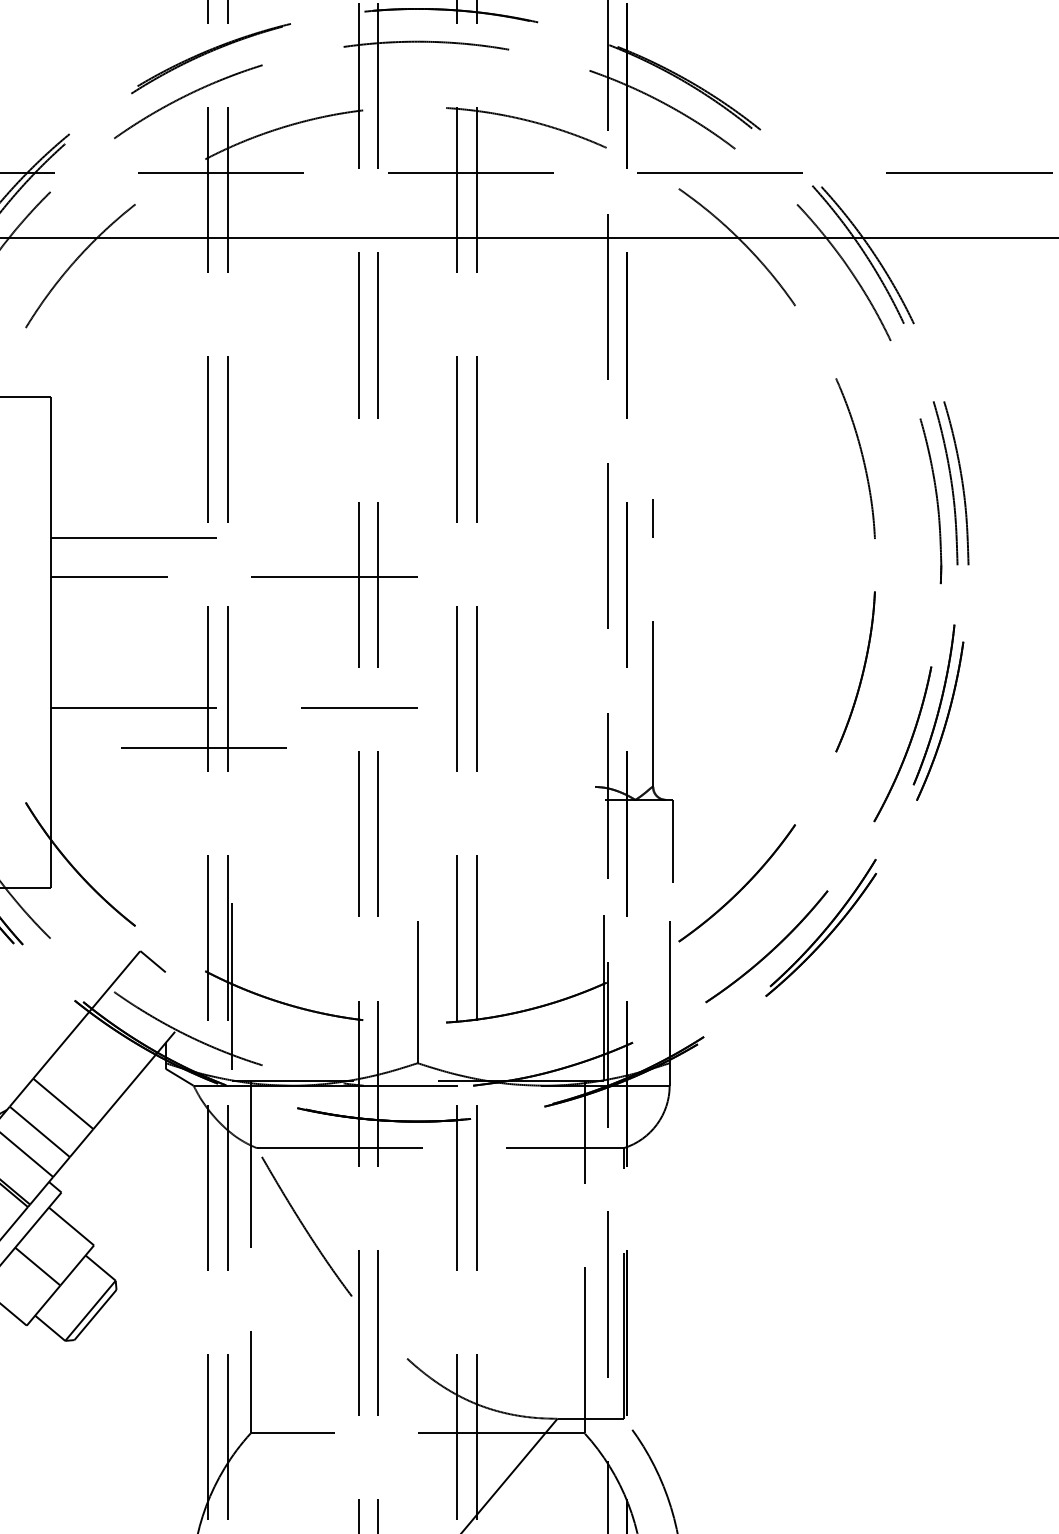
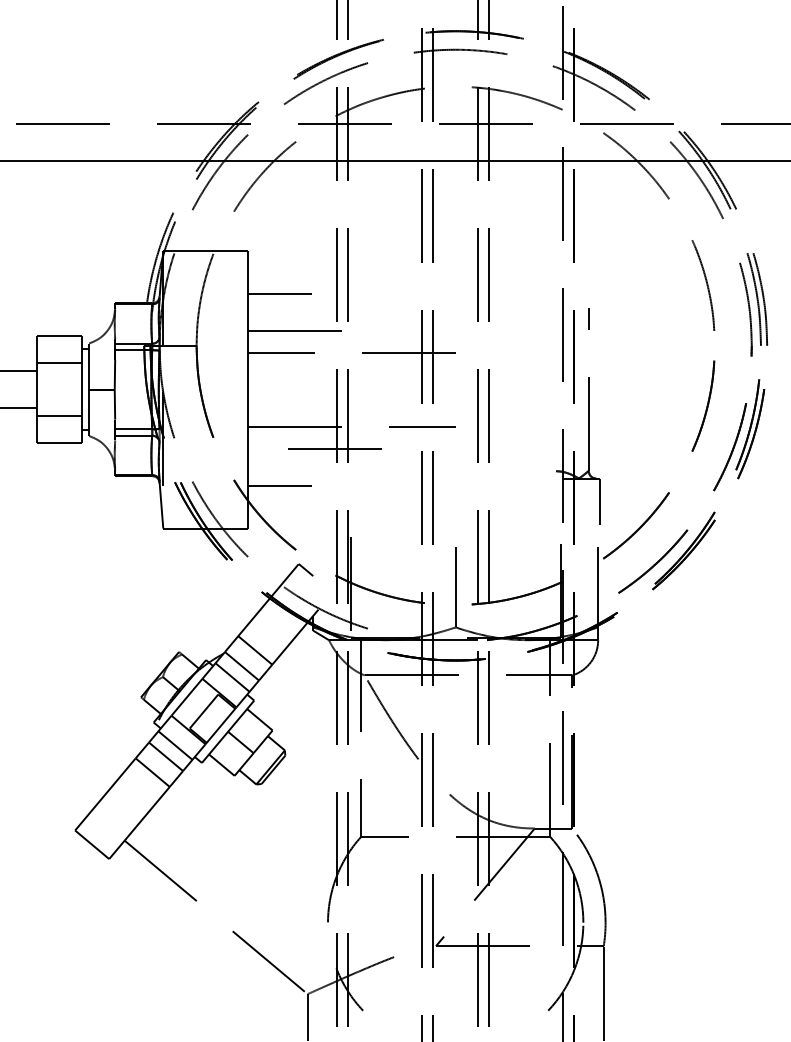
line: (106, 472) -> (279, 293), added
line: (106, 812) -> (279, 485), added

